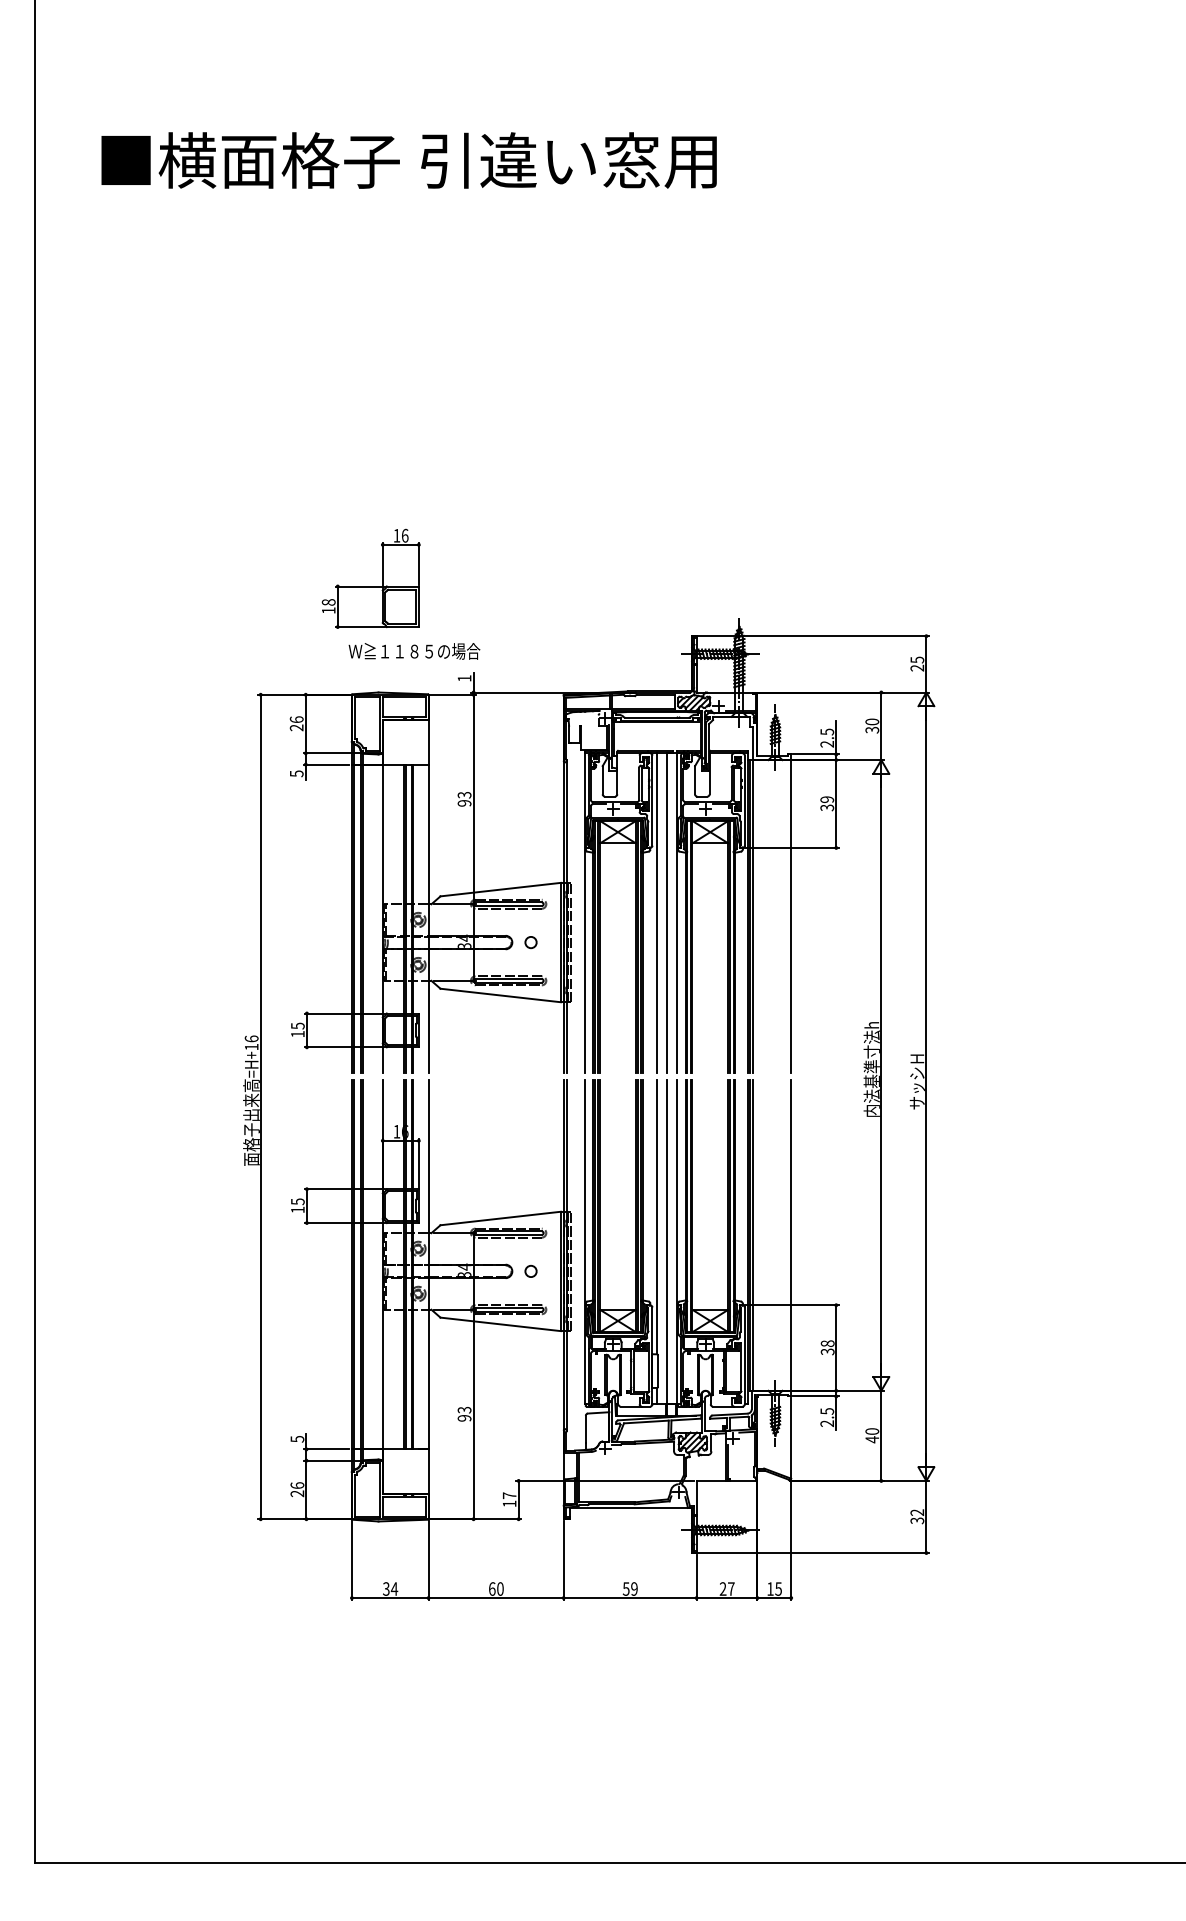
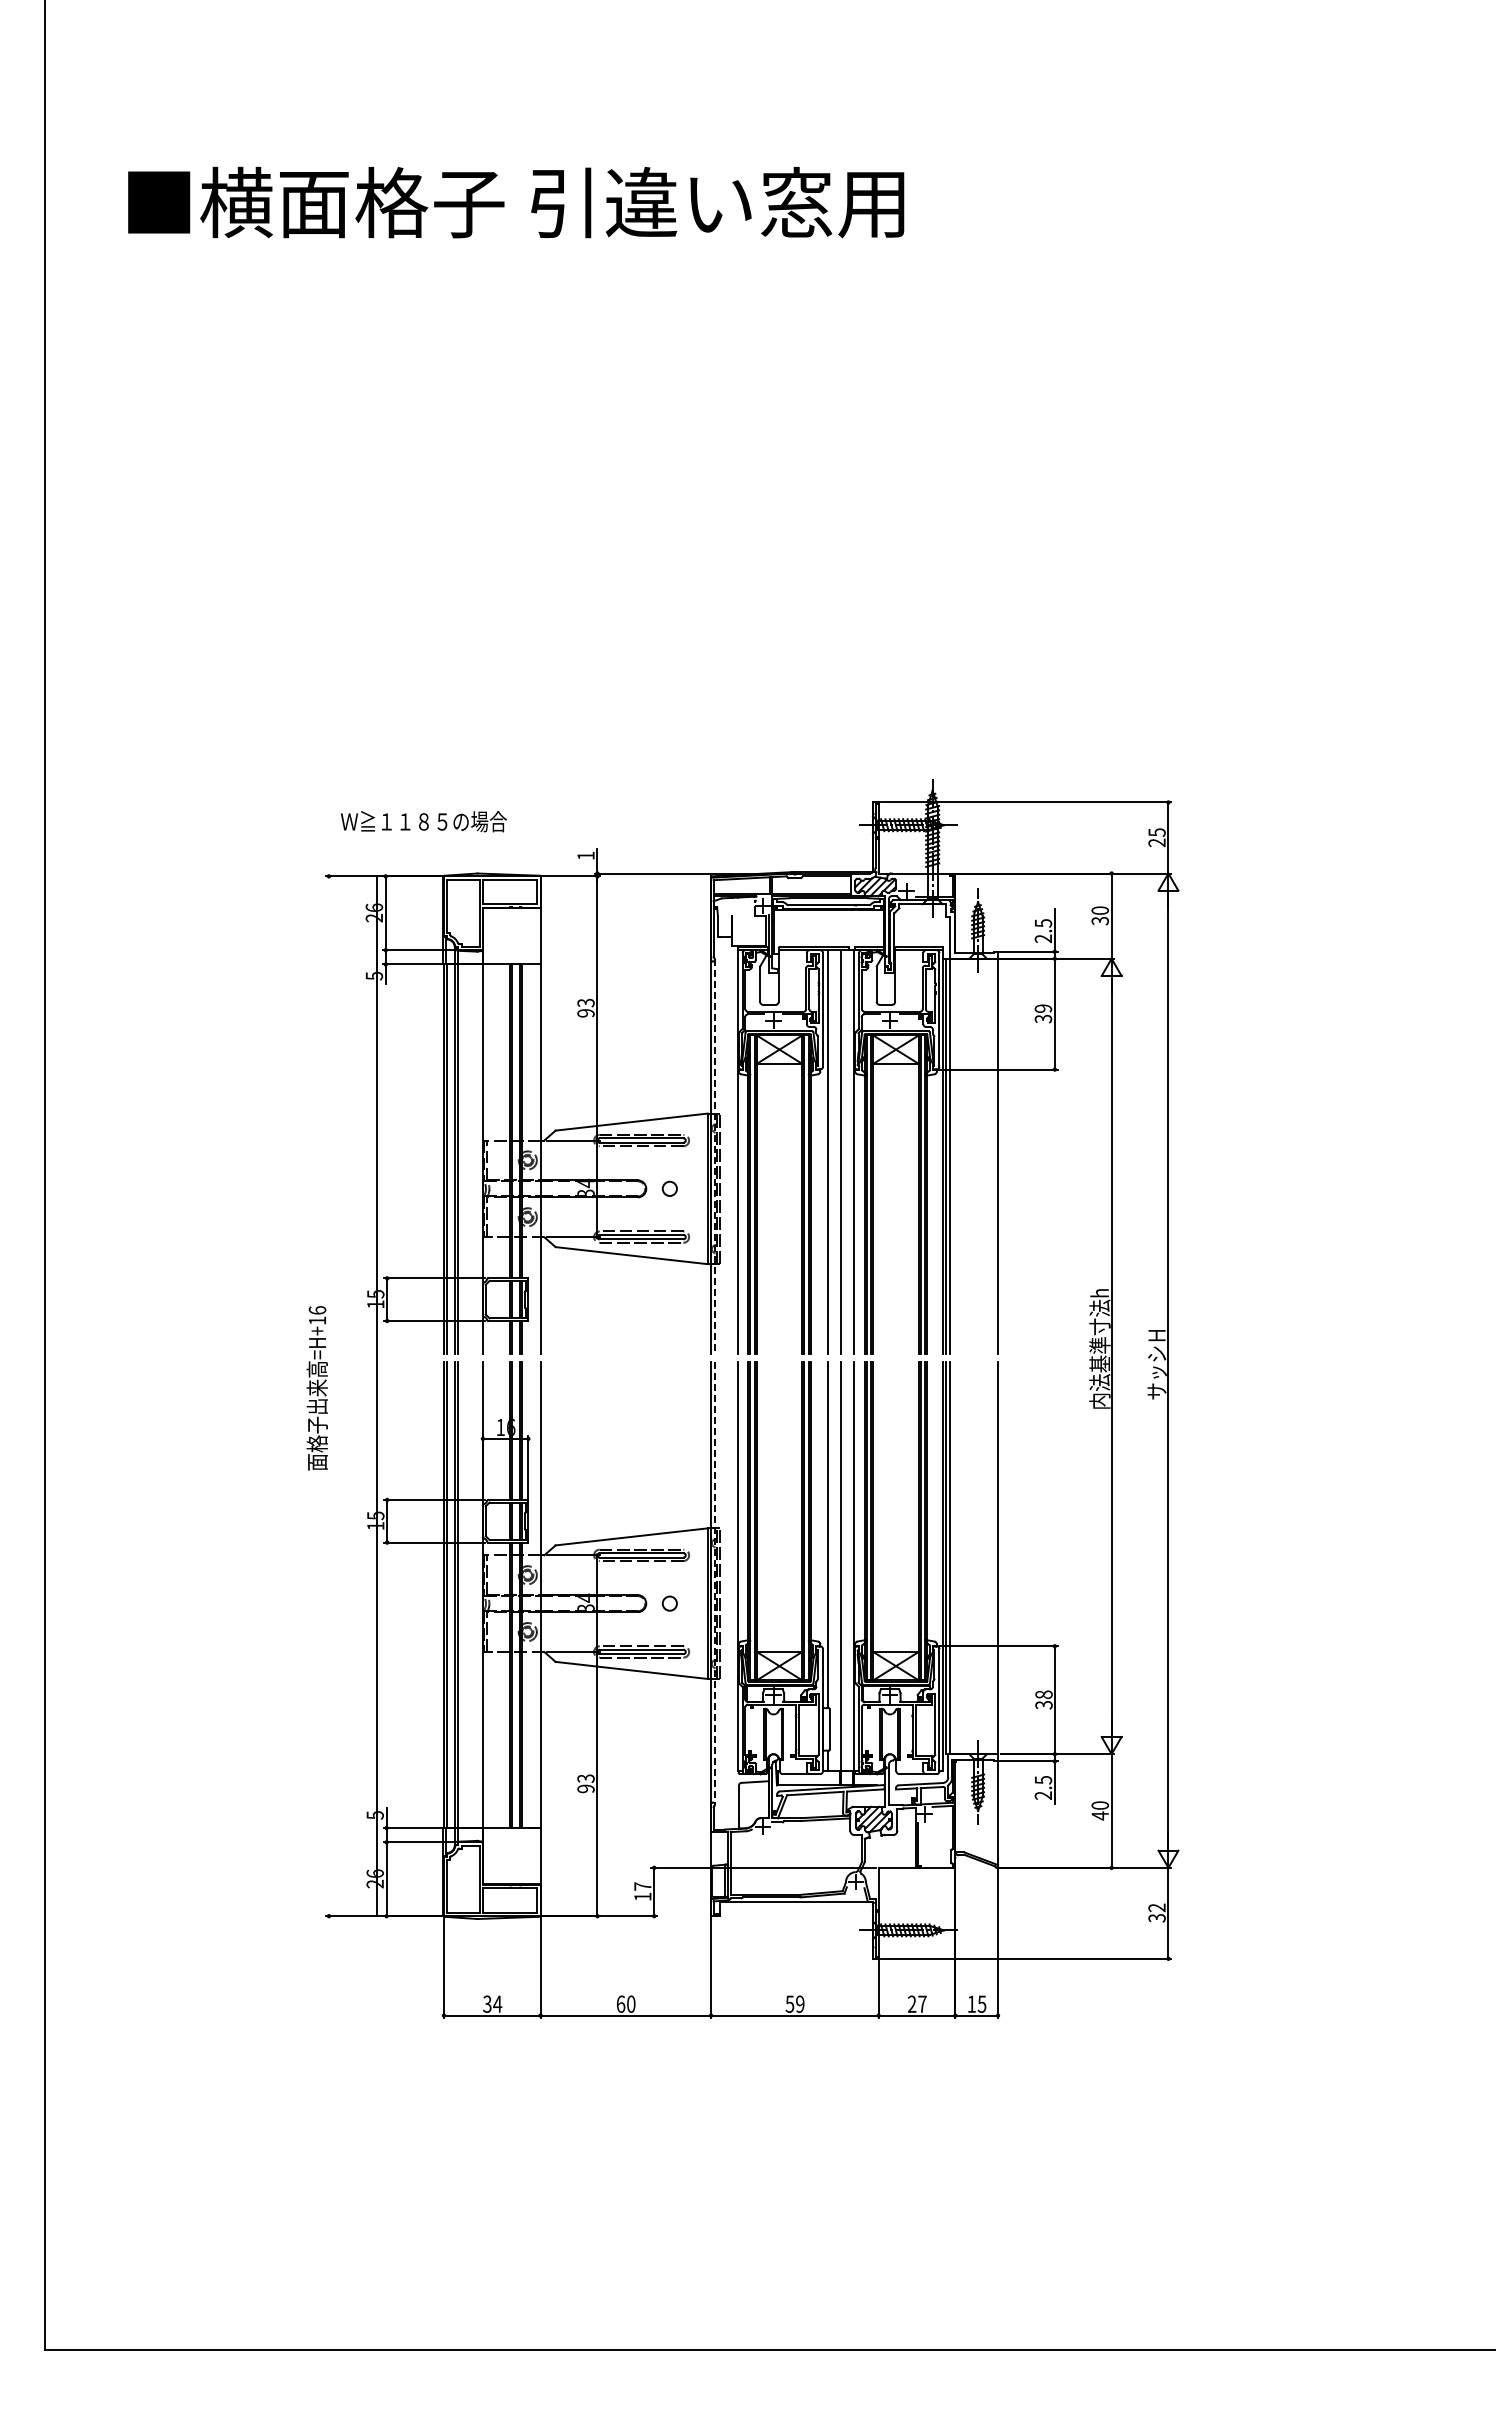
part: (371, 586) -> (468, 739), removed
text: (414, 651) -> (423, 821), moved
line: (567, 916) -> (715, 1156), solid -> dashed
line: (260, 1107) -> (376, 1396), moved
line: (567, 1255) -> (715, 1583), solid -> dashed

